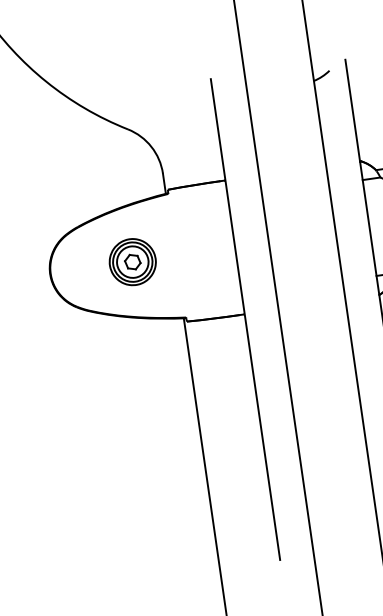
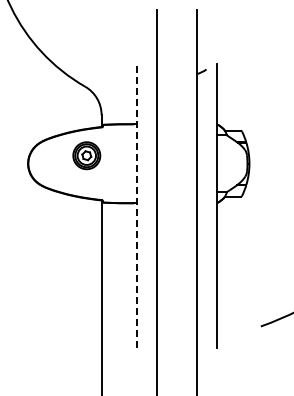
part: (132, 261) -> (86, 155), moved
line: (246, 319) -> (137, 206), solid -> dashed

